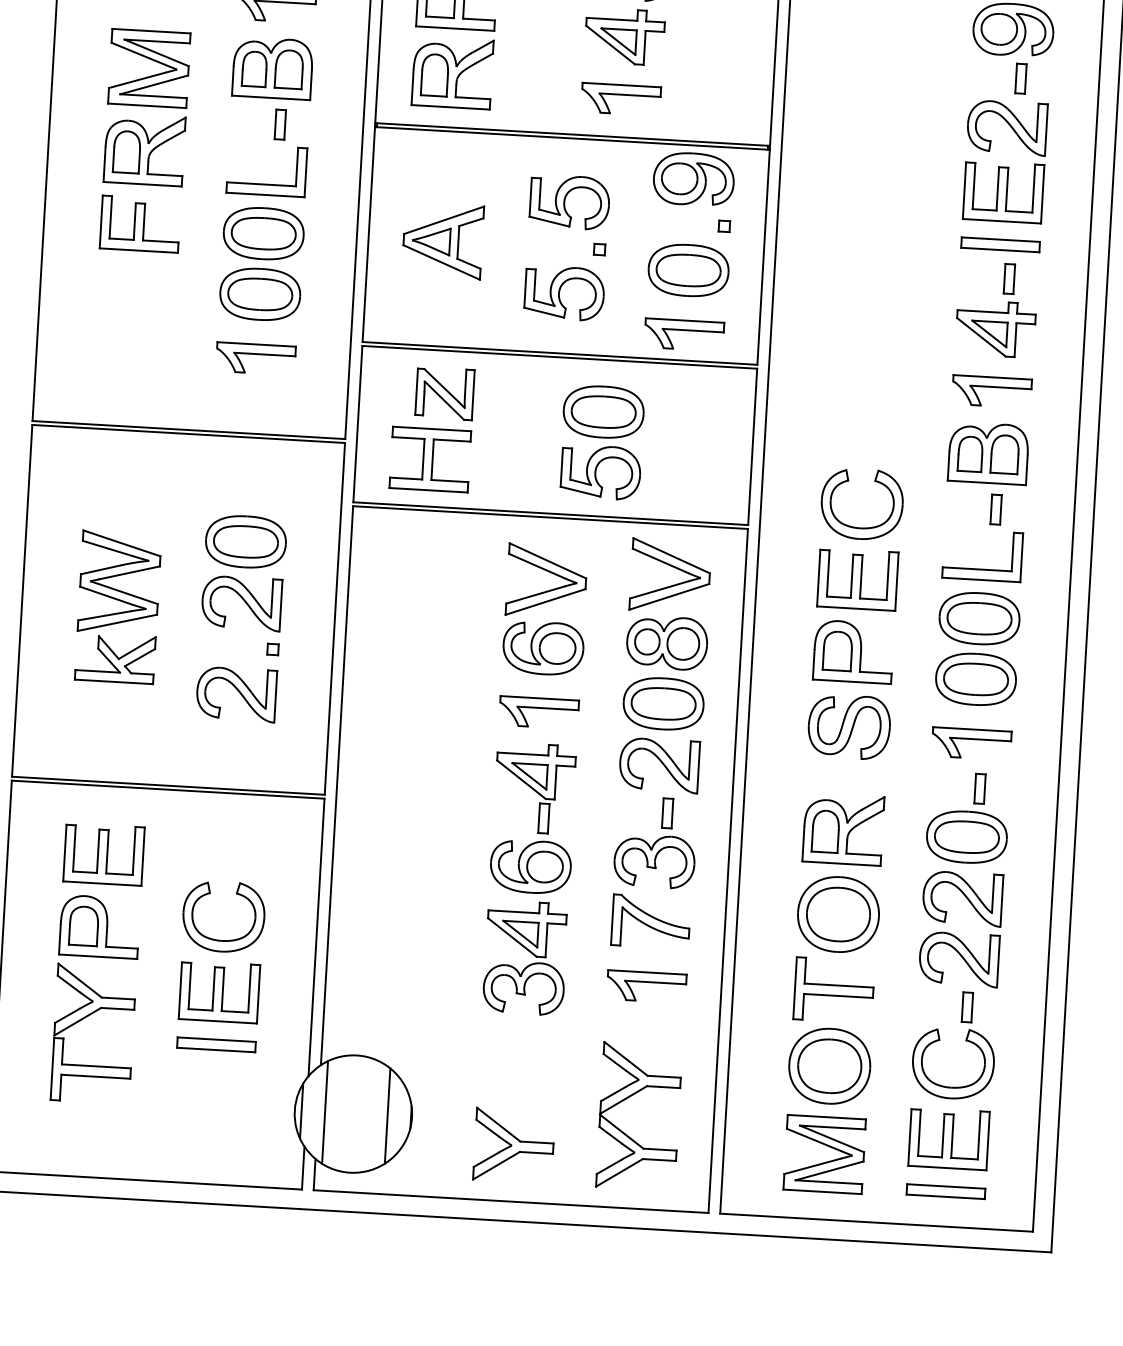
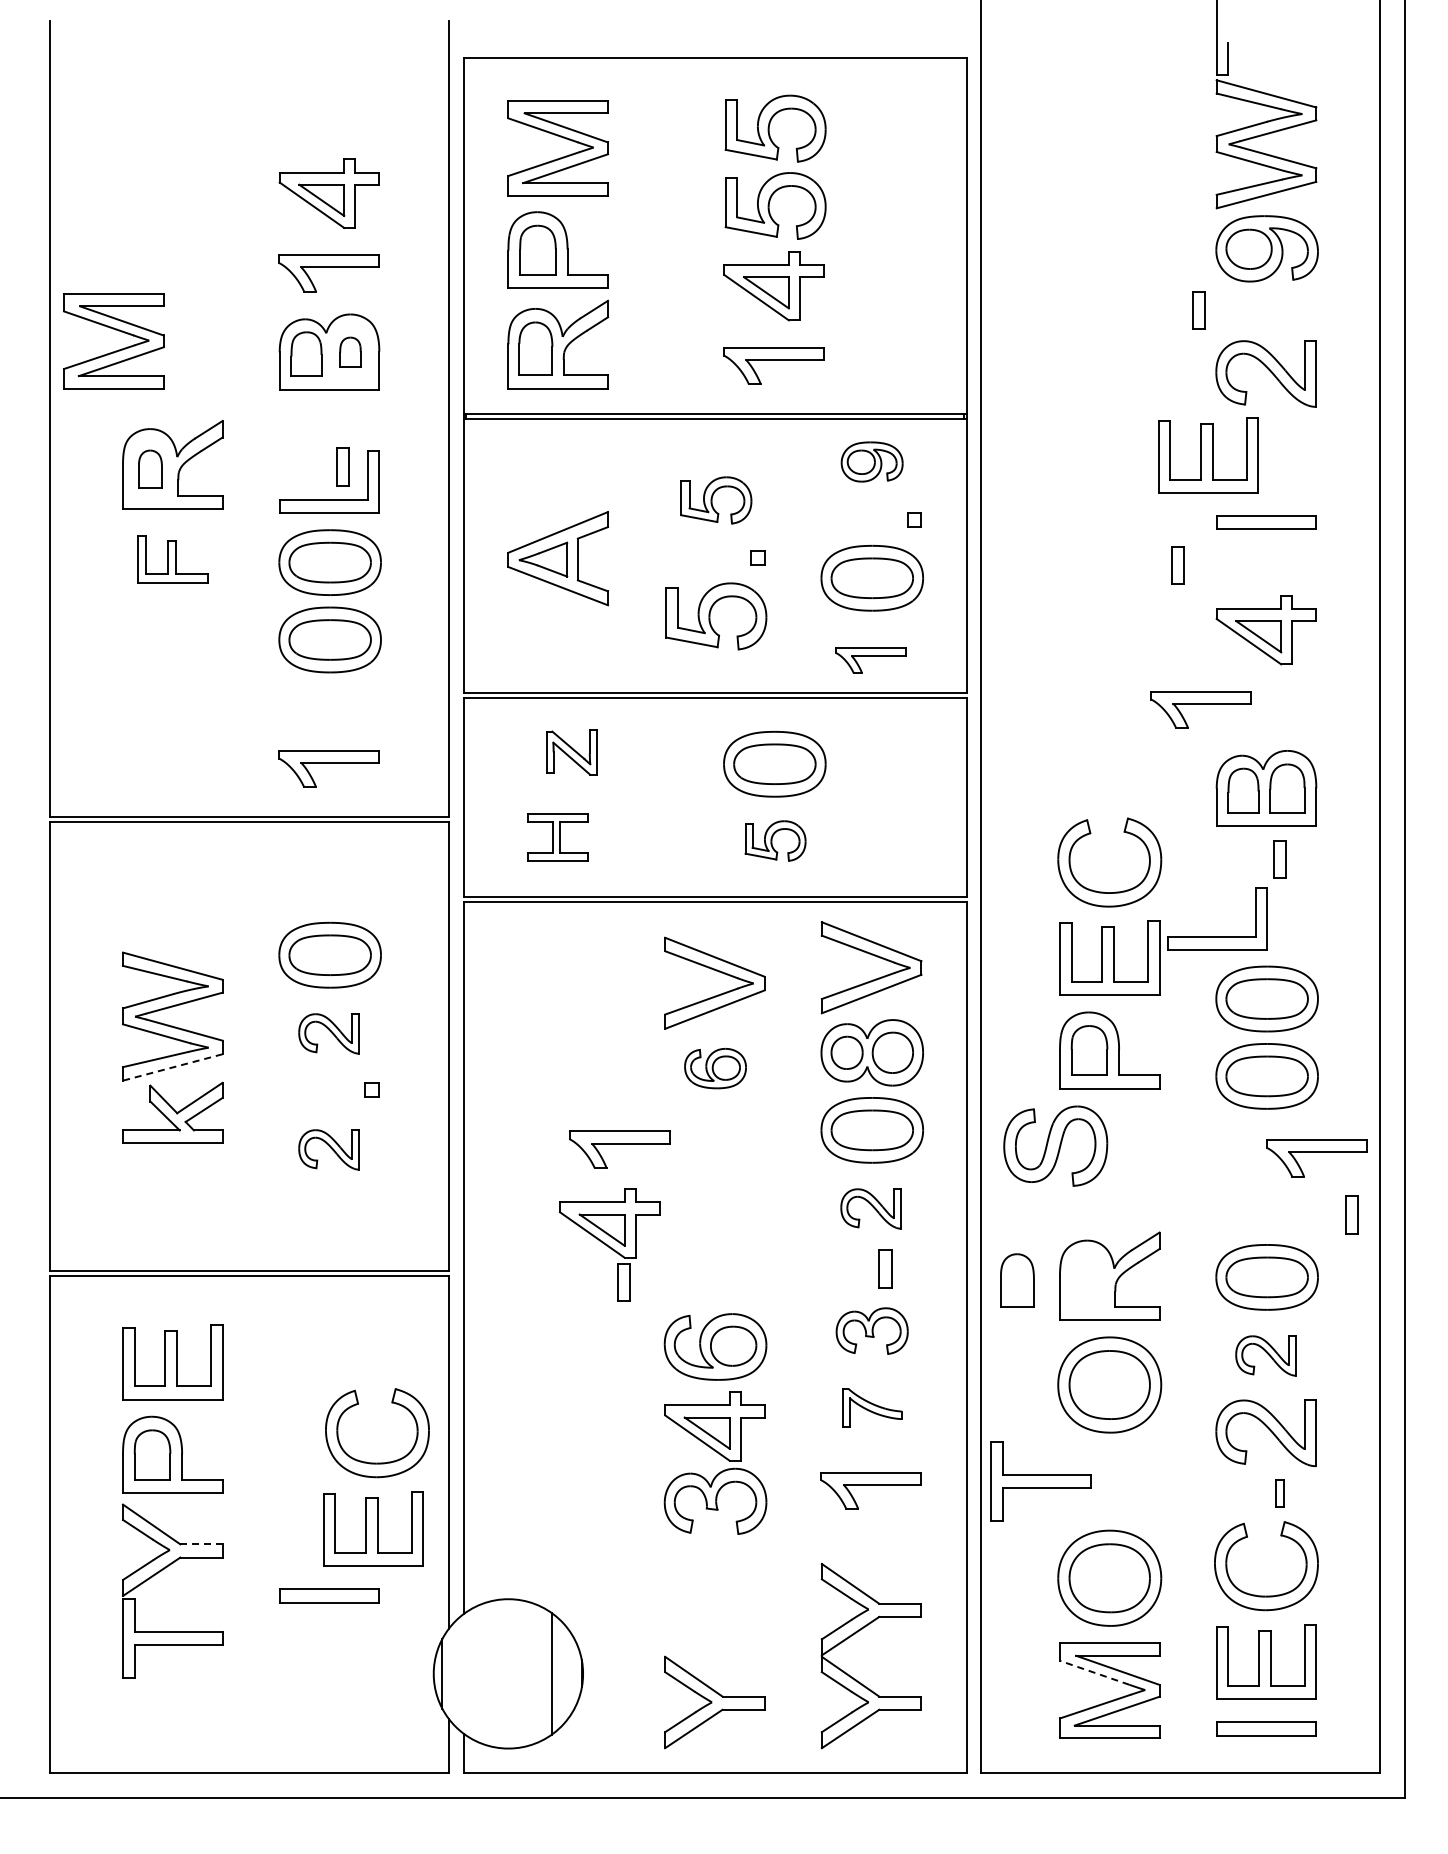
part: (289, 68) -> (350, 351), size x0.6
part: (150, 75) -> (115, 350), moved
part: (1020, 78) -> (1198, 310), moved
part: (279, 124) -> (342, 466), moved
part: (126, 151) -> (150, 468), size x0.7
part: (693, 178) -> (871, 461), size x0.6
part: (1003, 191) -> (1208, 455), moved
part: (569, 202) -> (716, 500), size x0.7
part: (140, 224) -> (172, 559), size x0.7
part: (1008, 278) -> (1177, 565), moved
part: (683, 334) -> (870, 660), size x0.7
part: (255, 358) -> (328, 768), moved
part: (991, 391) -> (1200, 709), moved
part: (444, 393) -> (571, 752), size x0.7
part: (429, 458) -> (557, 836), size x0.6
part: (600, 471) -> (775, 840), size x0.6
part: (981, 569) -> (1217, 936), moved
part: (241, 603) -> (328, 1033), size x0.6
line: (117, 622) -> (172, 1067), solid -> dashed
part: (543, 648) -> (715, 1068), size x0.6
part: (235, 694) -> (328, 1149), size x0.6
part: (538, 712) -> (619, 1149), moved
part: (849, 726) -> (1055, 1145), moved
part: (971, 743) -> (1316, 1158), moved
part: (658, 765) -> (870, 1208), size x0.6
part: (534, 787) -> (609, 1244), moved
part: (979, 788) -> (1351, 1214), moved
part: (825, 831) -> (1017, 1280), moved
part: (653, 860) -> (871, 1330), size x0.7
part: (962, 898) -> (1265, 1355), size x0.6
part: (650, 921) -> (871, 1407), size x0.6
part: (222, 940) -> (377, 1462), moved
part: (833, 990) -> (1040, 1481), moved
part: (219, 991) -> (373, 1528), moved
line: (118, 998) -> (201, 1544), solid -> dashed
part: (966, 1007) -> (1279, 1493), size x0.7
line: (325, 1112) -> (472, 1673), removed
line: (813, 1139) -> (1094, 1672), solid -> dashed

